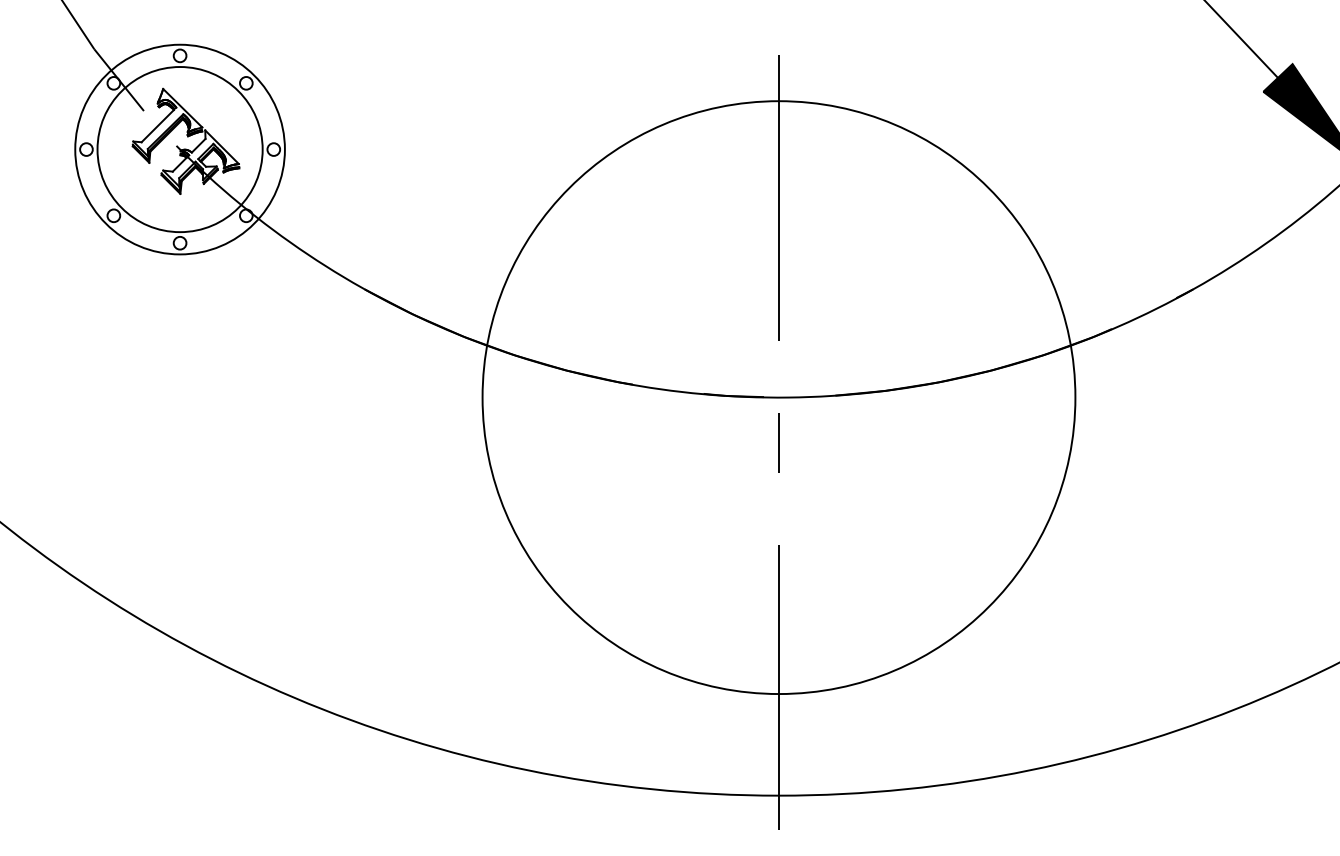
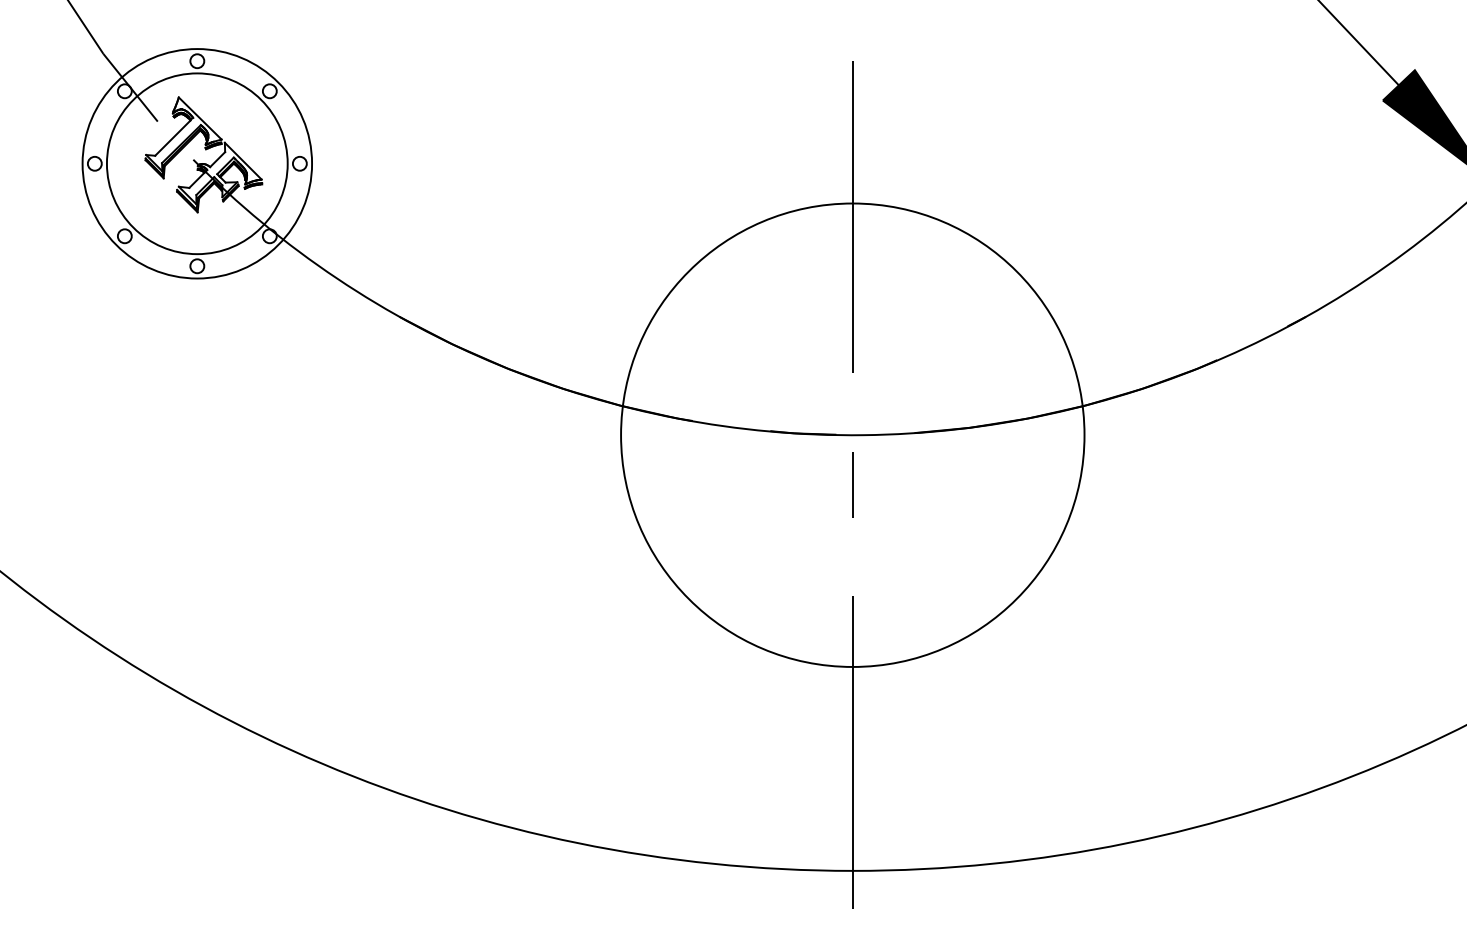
circle: (778, 396) -> (852, 434), size x0.71

